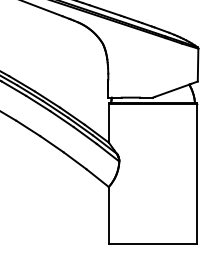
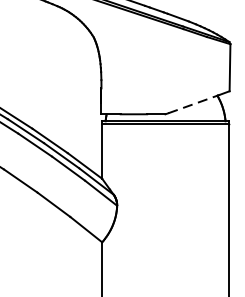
line: (173, 90) -> (194, 104), solid -> dashed

